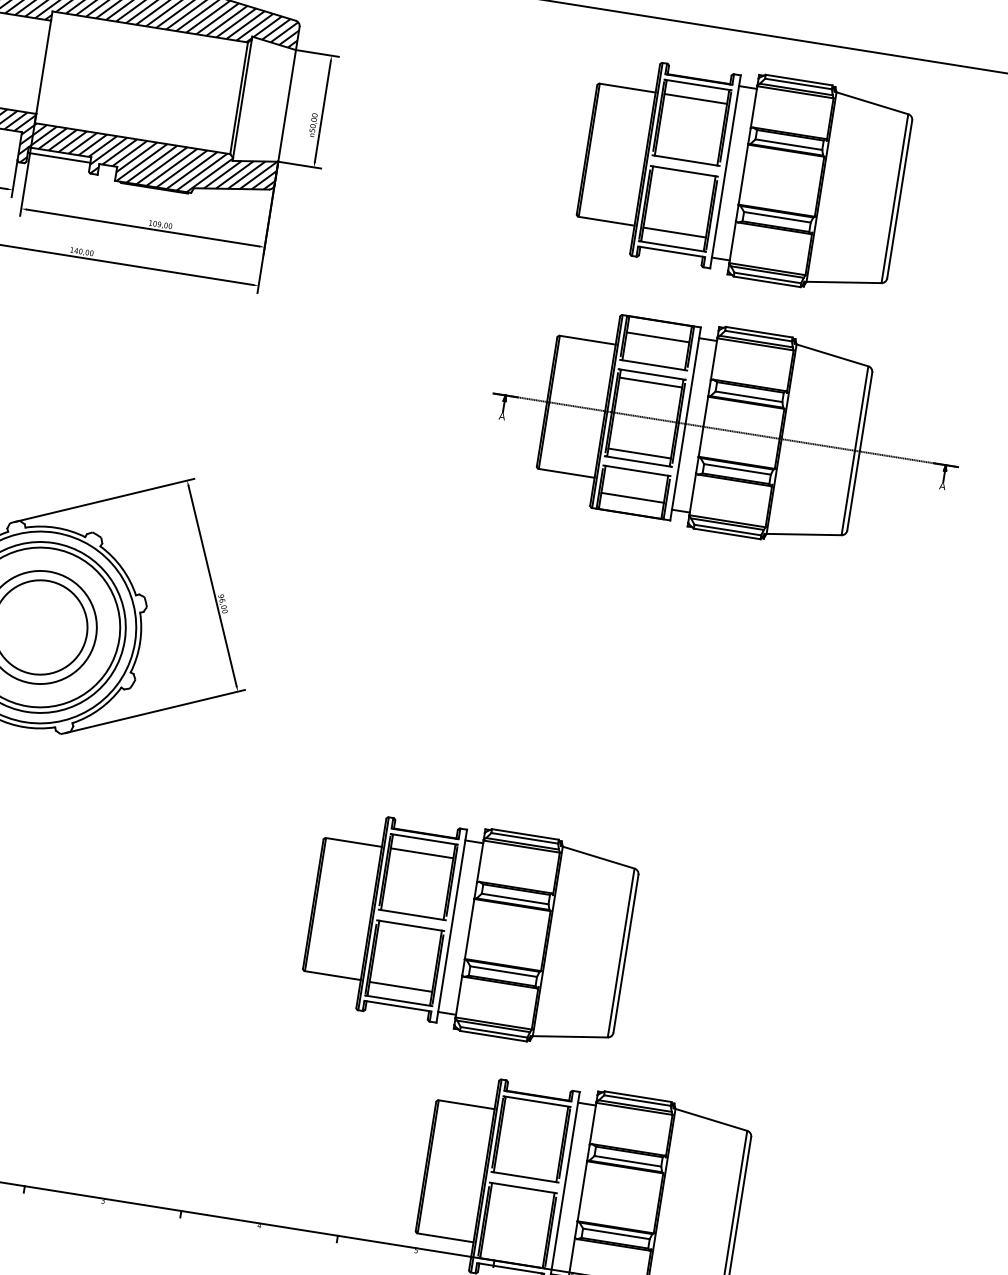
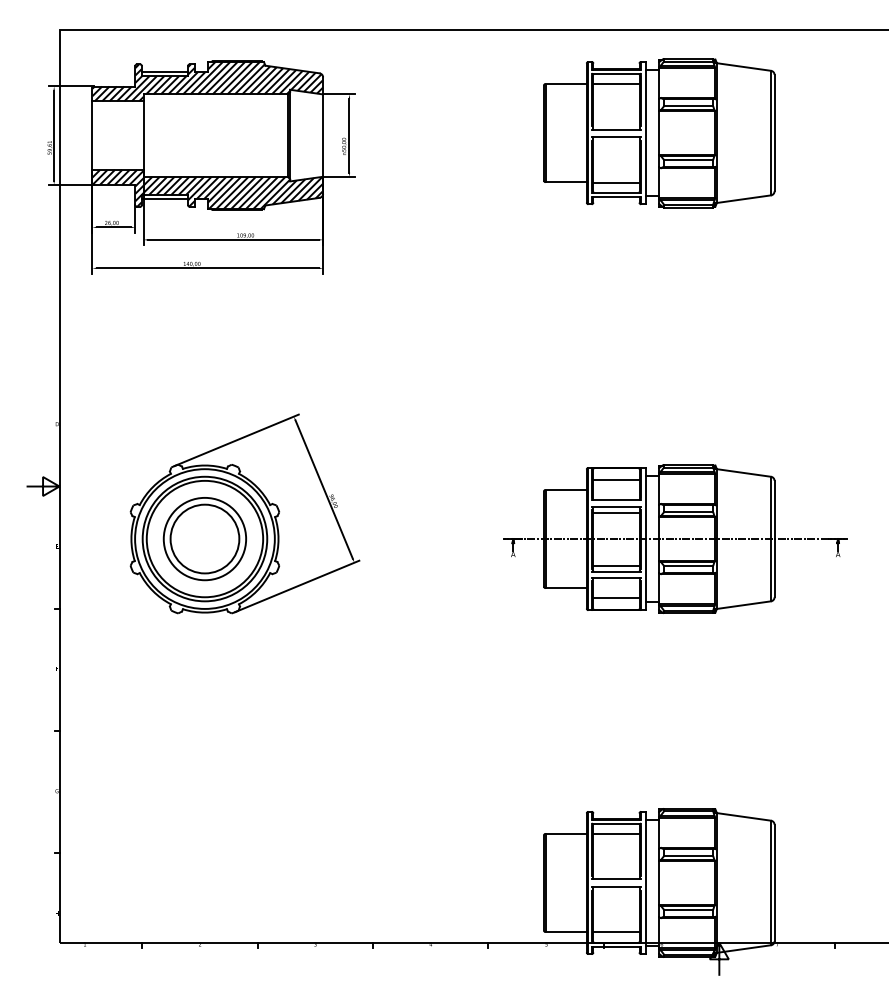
part: (725, 429) -> (675, 538), moved
part: (469, 929) -> (548, 707), removed
line: (535, 1115) -> (616, 833), added
line: (513, 1249) -> (616, 932), added

